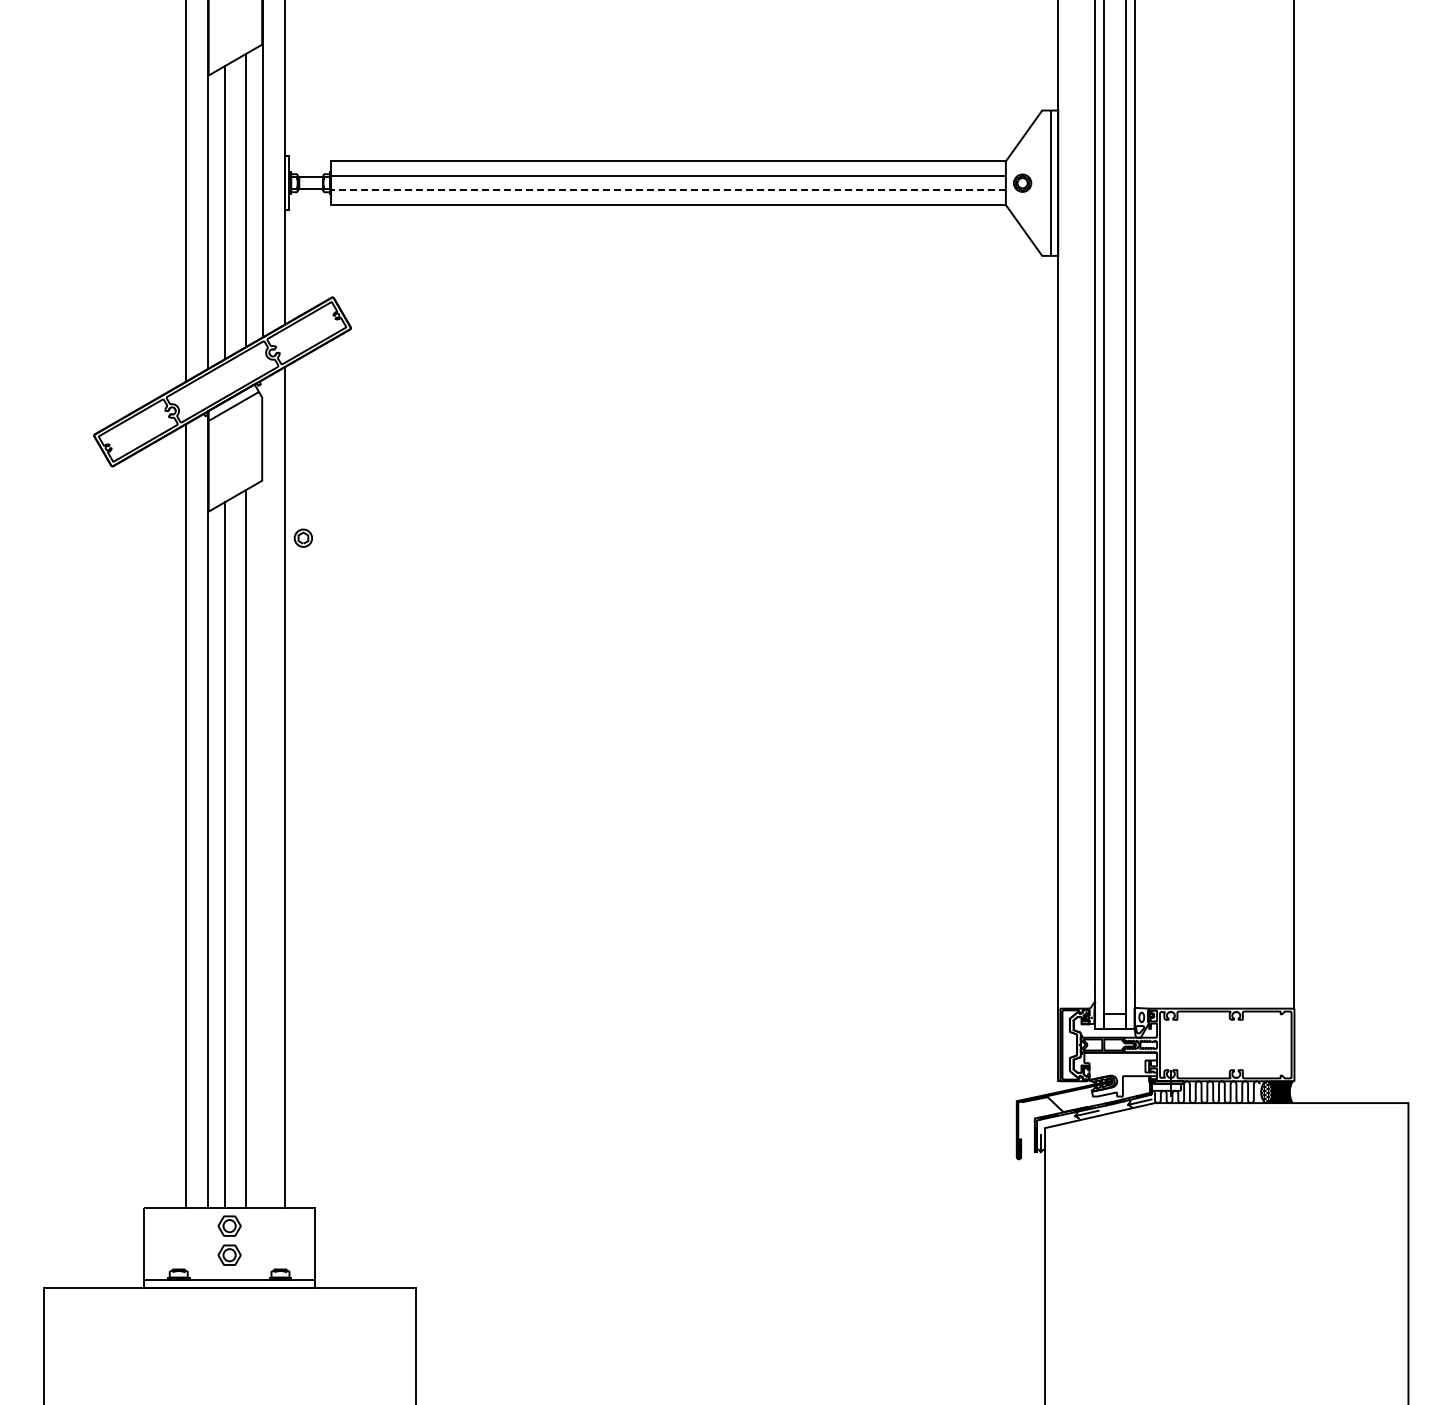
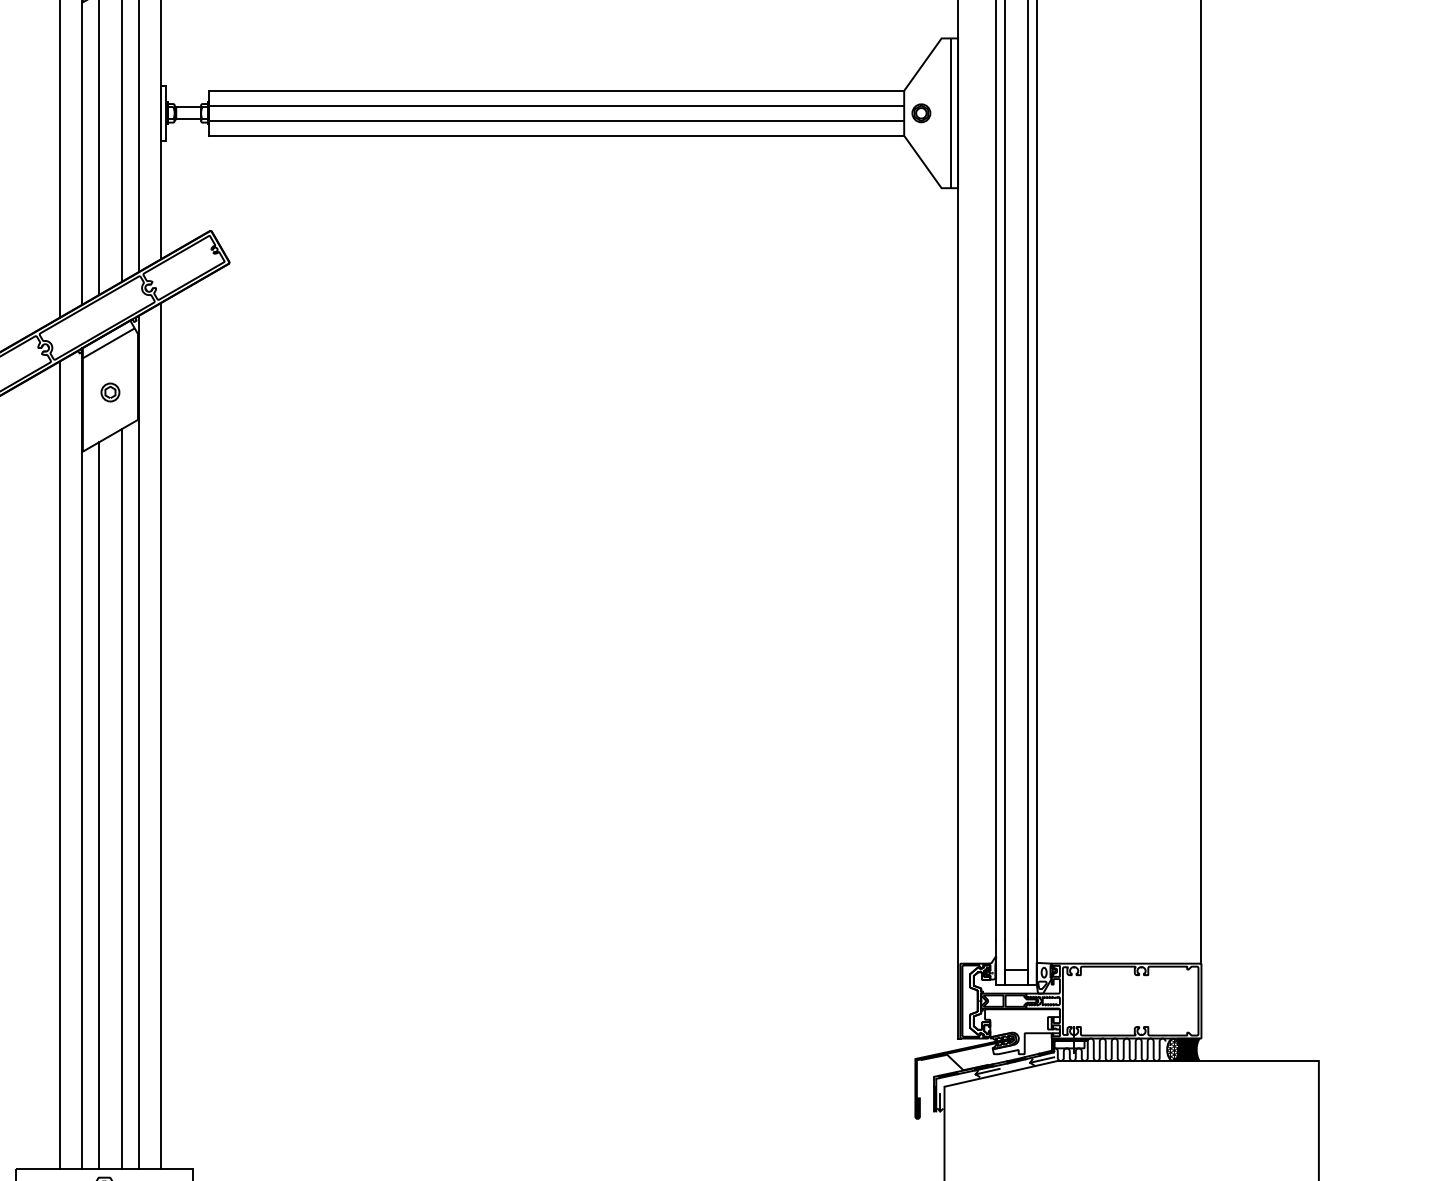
line: (668, 190) -> (556, 120), dashed -> solid
part: (302, 537) -> (109, 391), moved
line: (262, 794) -> (138, 743), added

